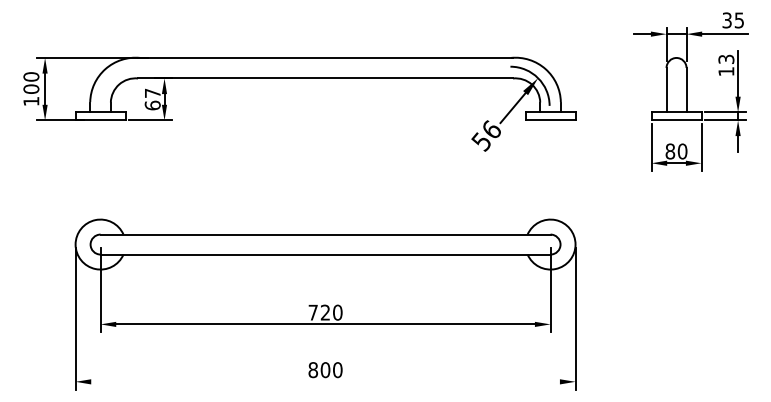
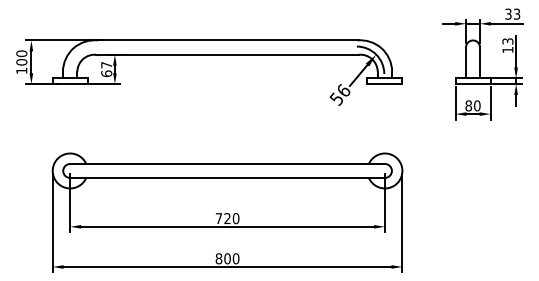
text: (740, 19) -> (517, 13), 35 -> 33
line: (325, 381) -> (227, 266), added

